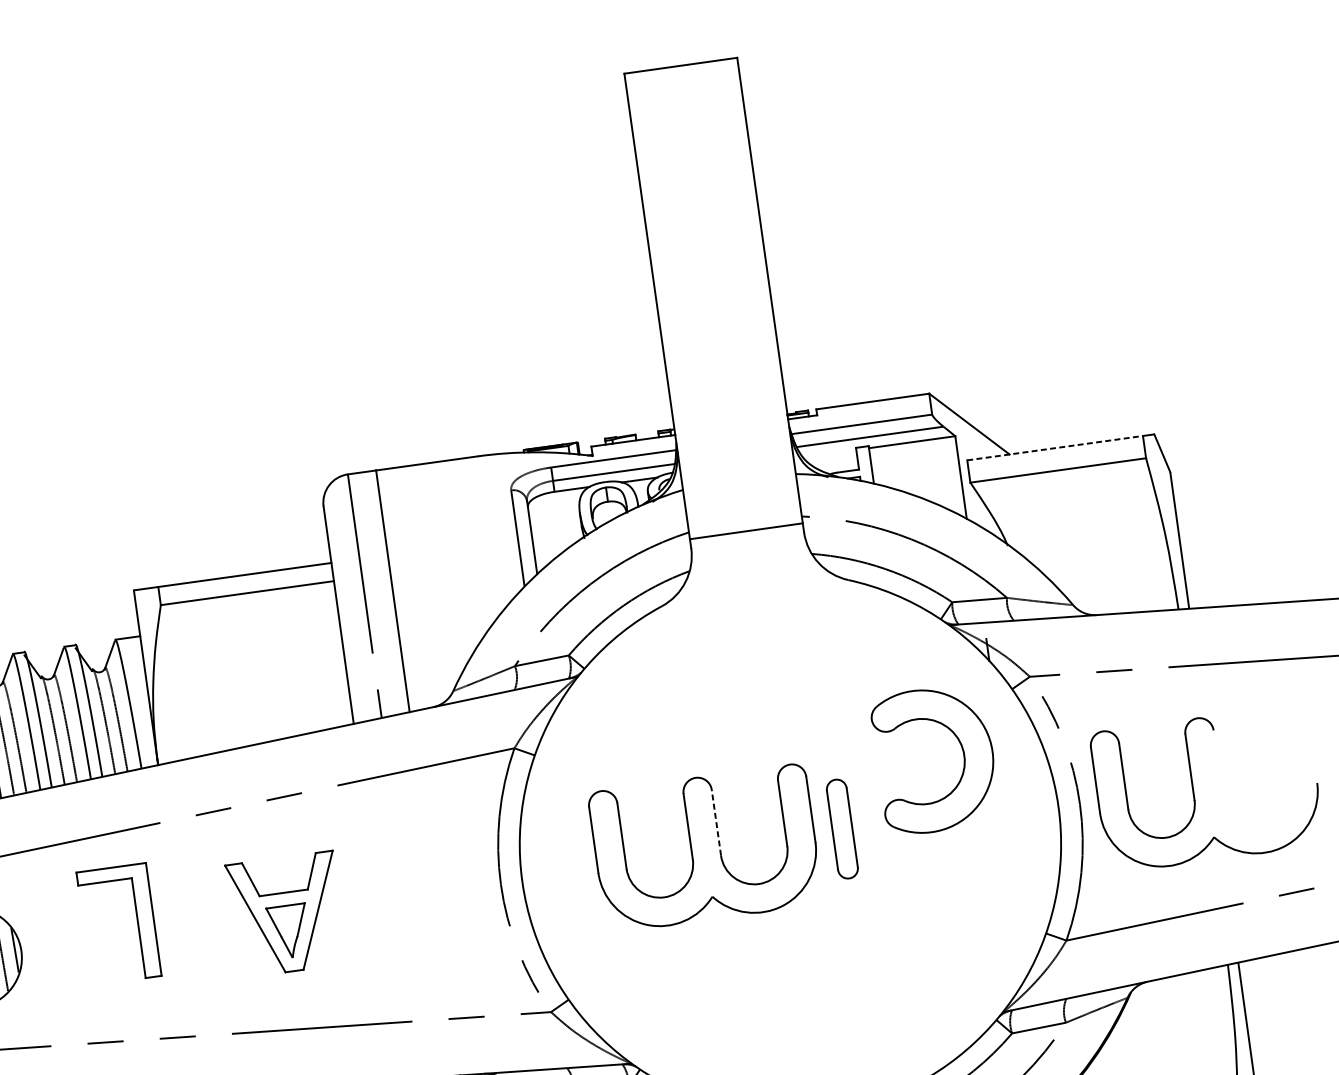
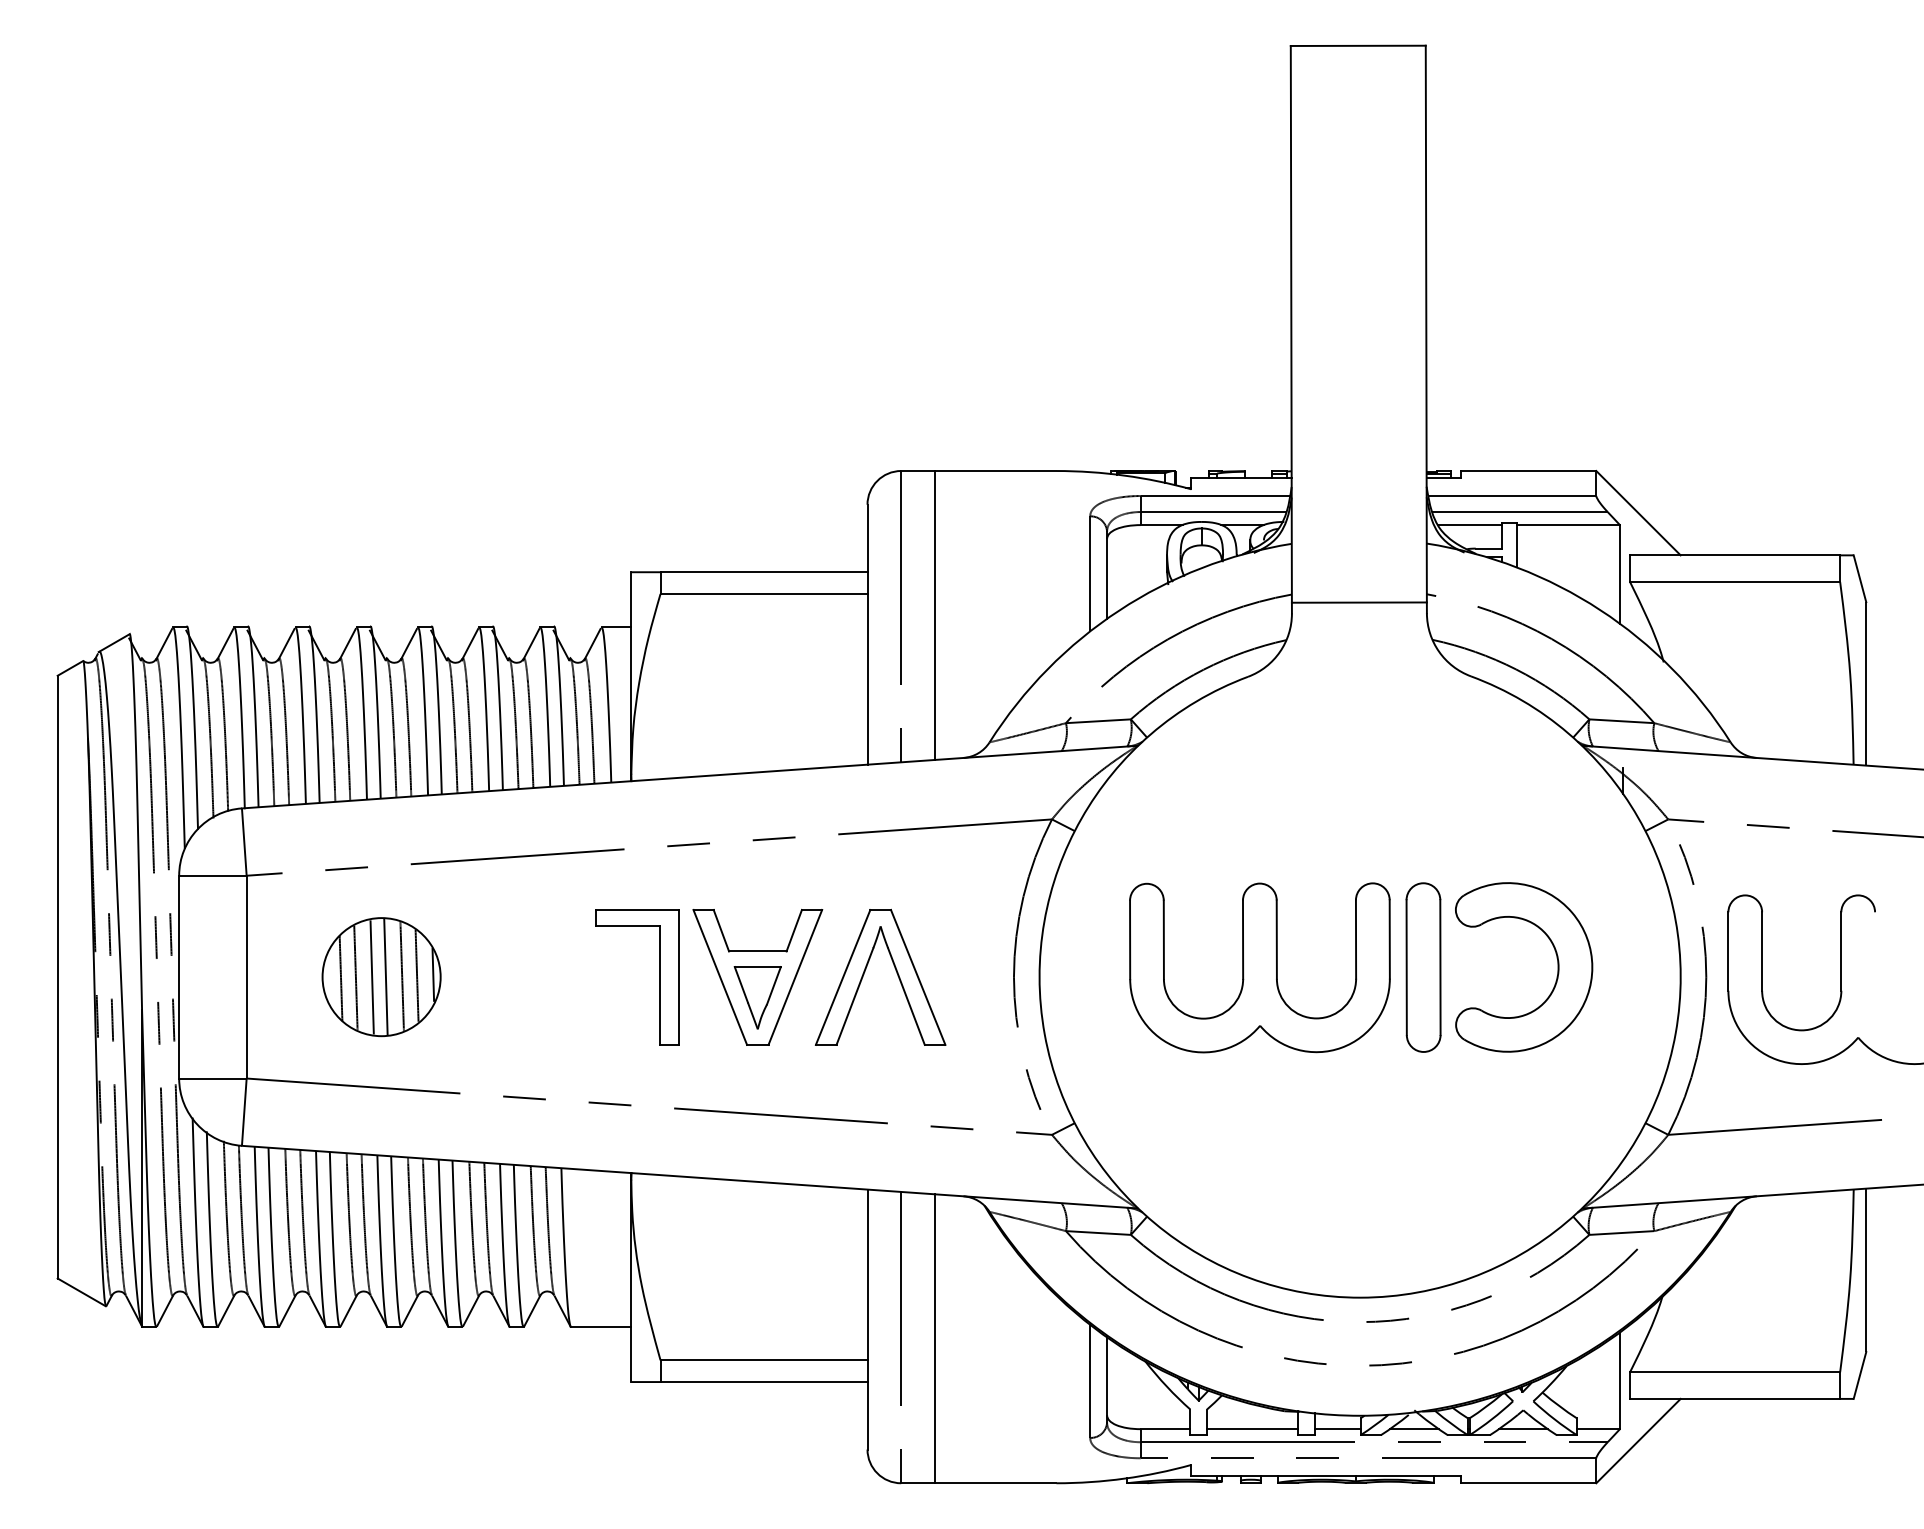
line: (1055, 448) -> (1735, 555), dashed -> solid
line: (829, 454) -> (1469, 525), added
part: (963, 755) -> (1557, 967), moved
line: (716, 822) -> (1276, 939), dashed -> solid
part: (842, 829) -> (1423, 967), size x1.43
part: (376, 897) -> (865, 972), added
part: (137, 921) -> (659, 977), moved

